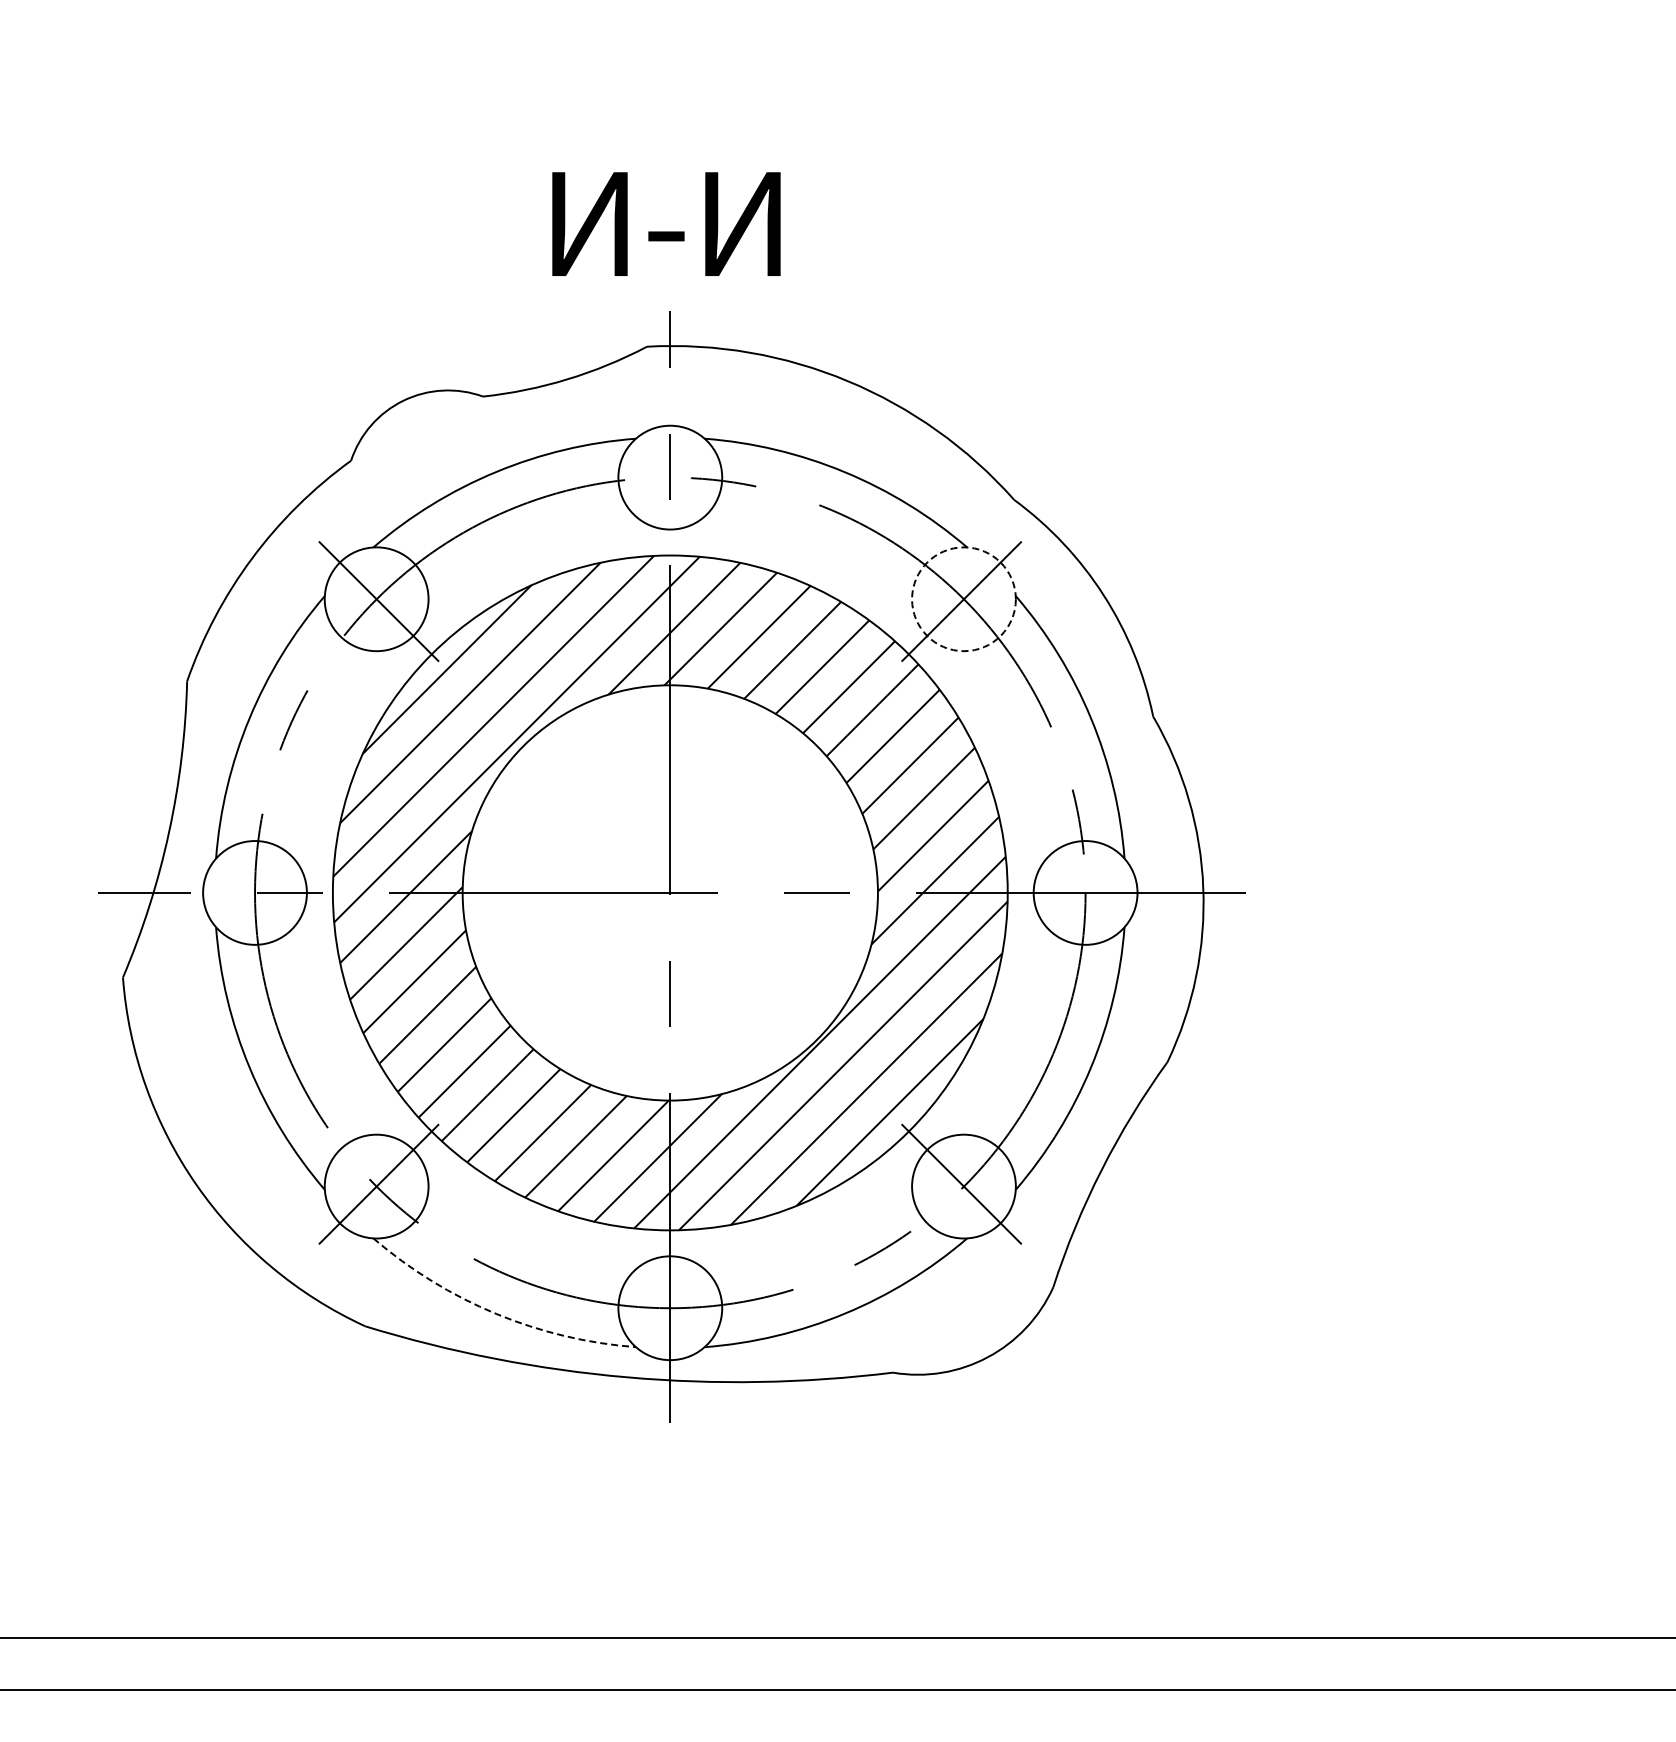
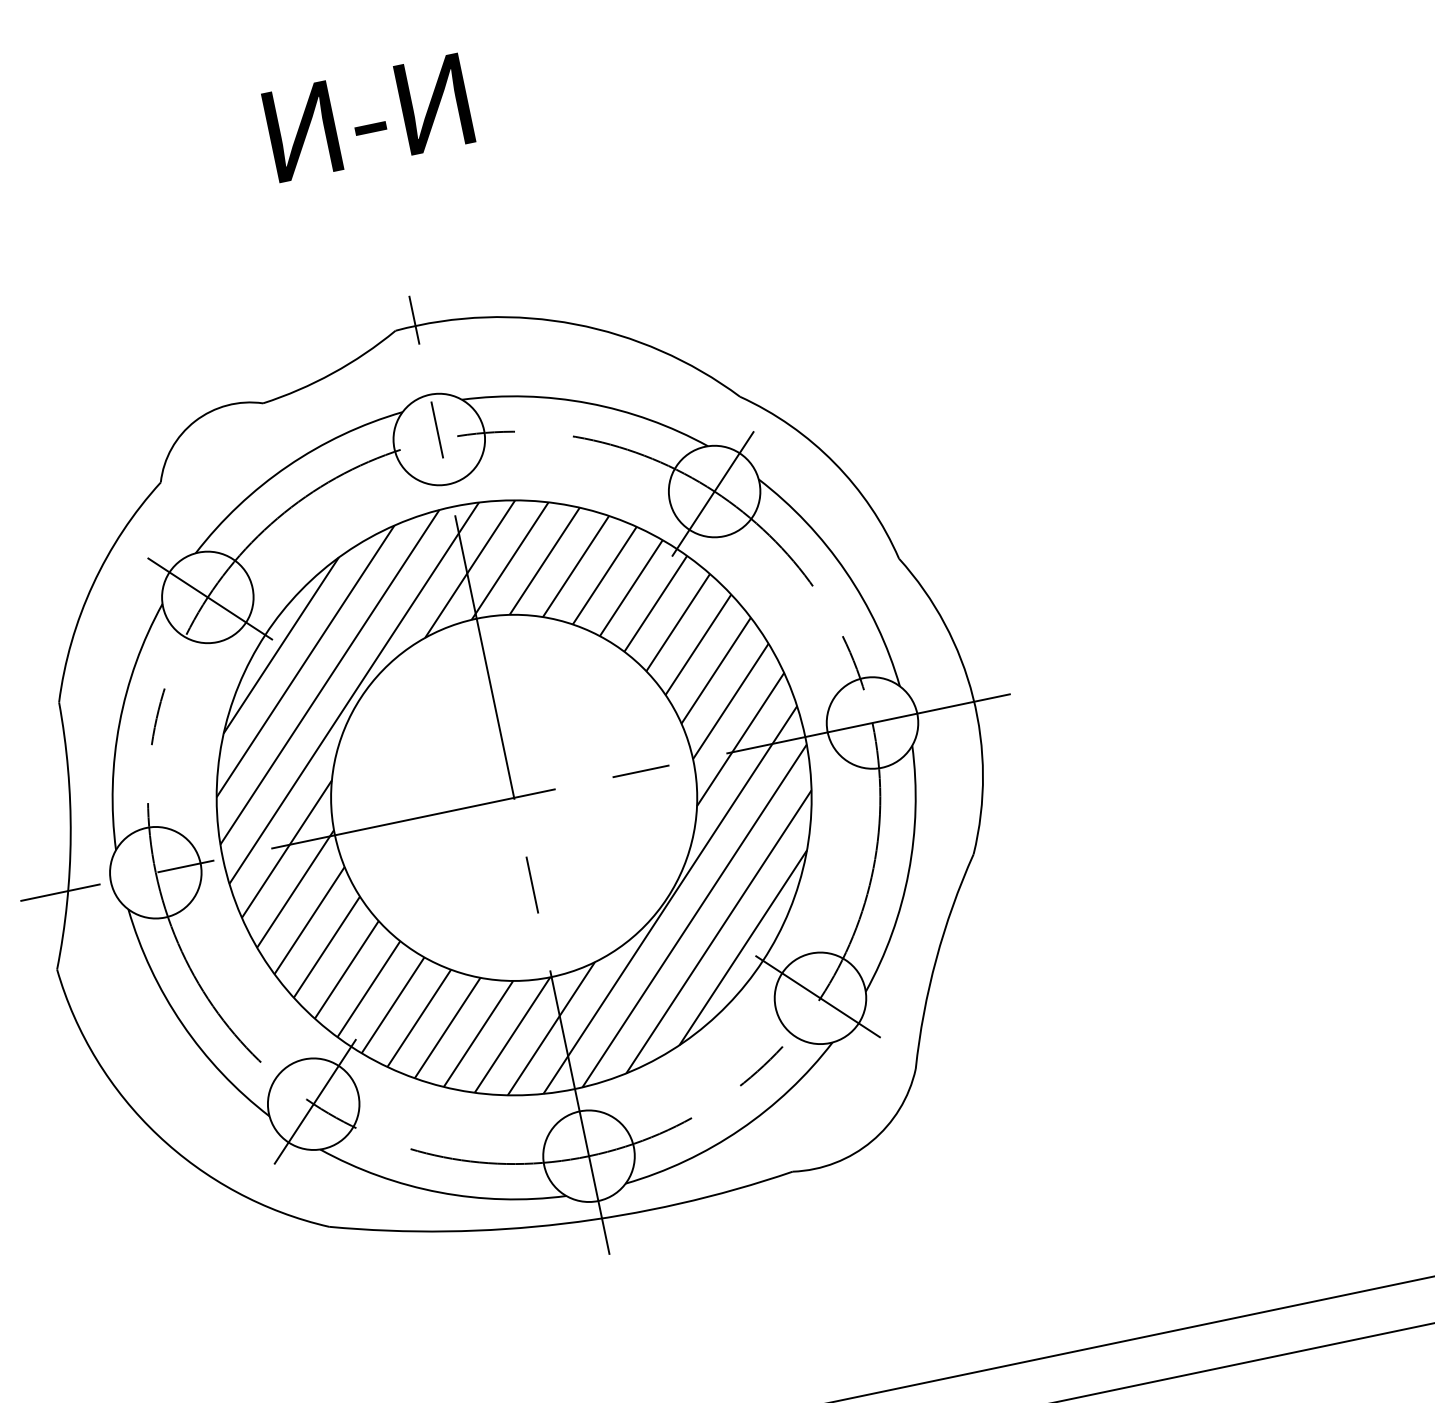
text: (666, 223) -> (368, 117), moved
circle: (963, 599) -> (714, 491), dashed -> solid
arc: (496, 1313) -> (439, 1192), dashed -> solid

